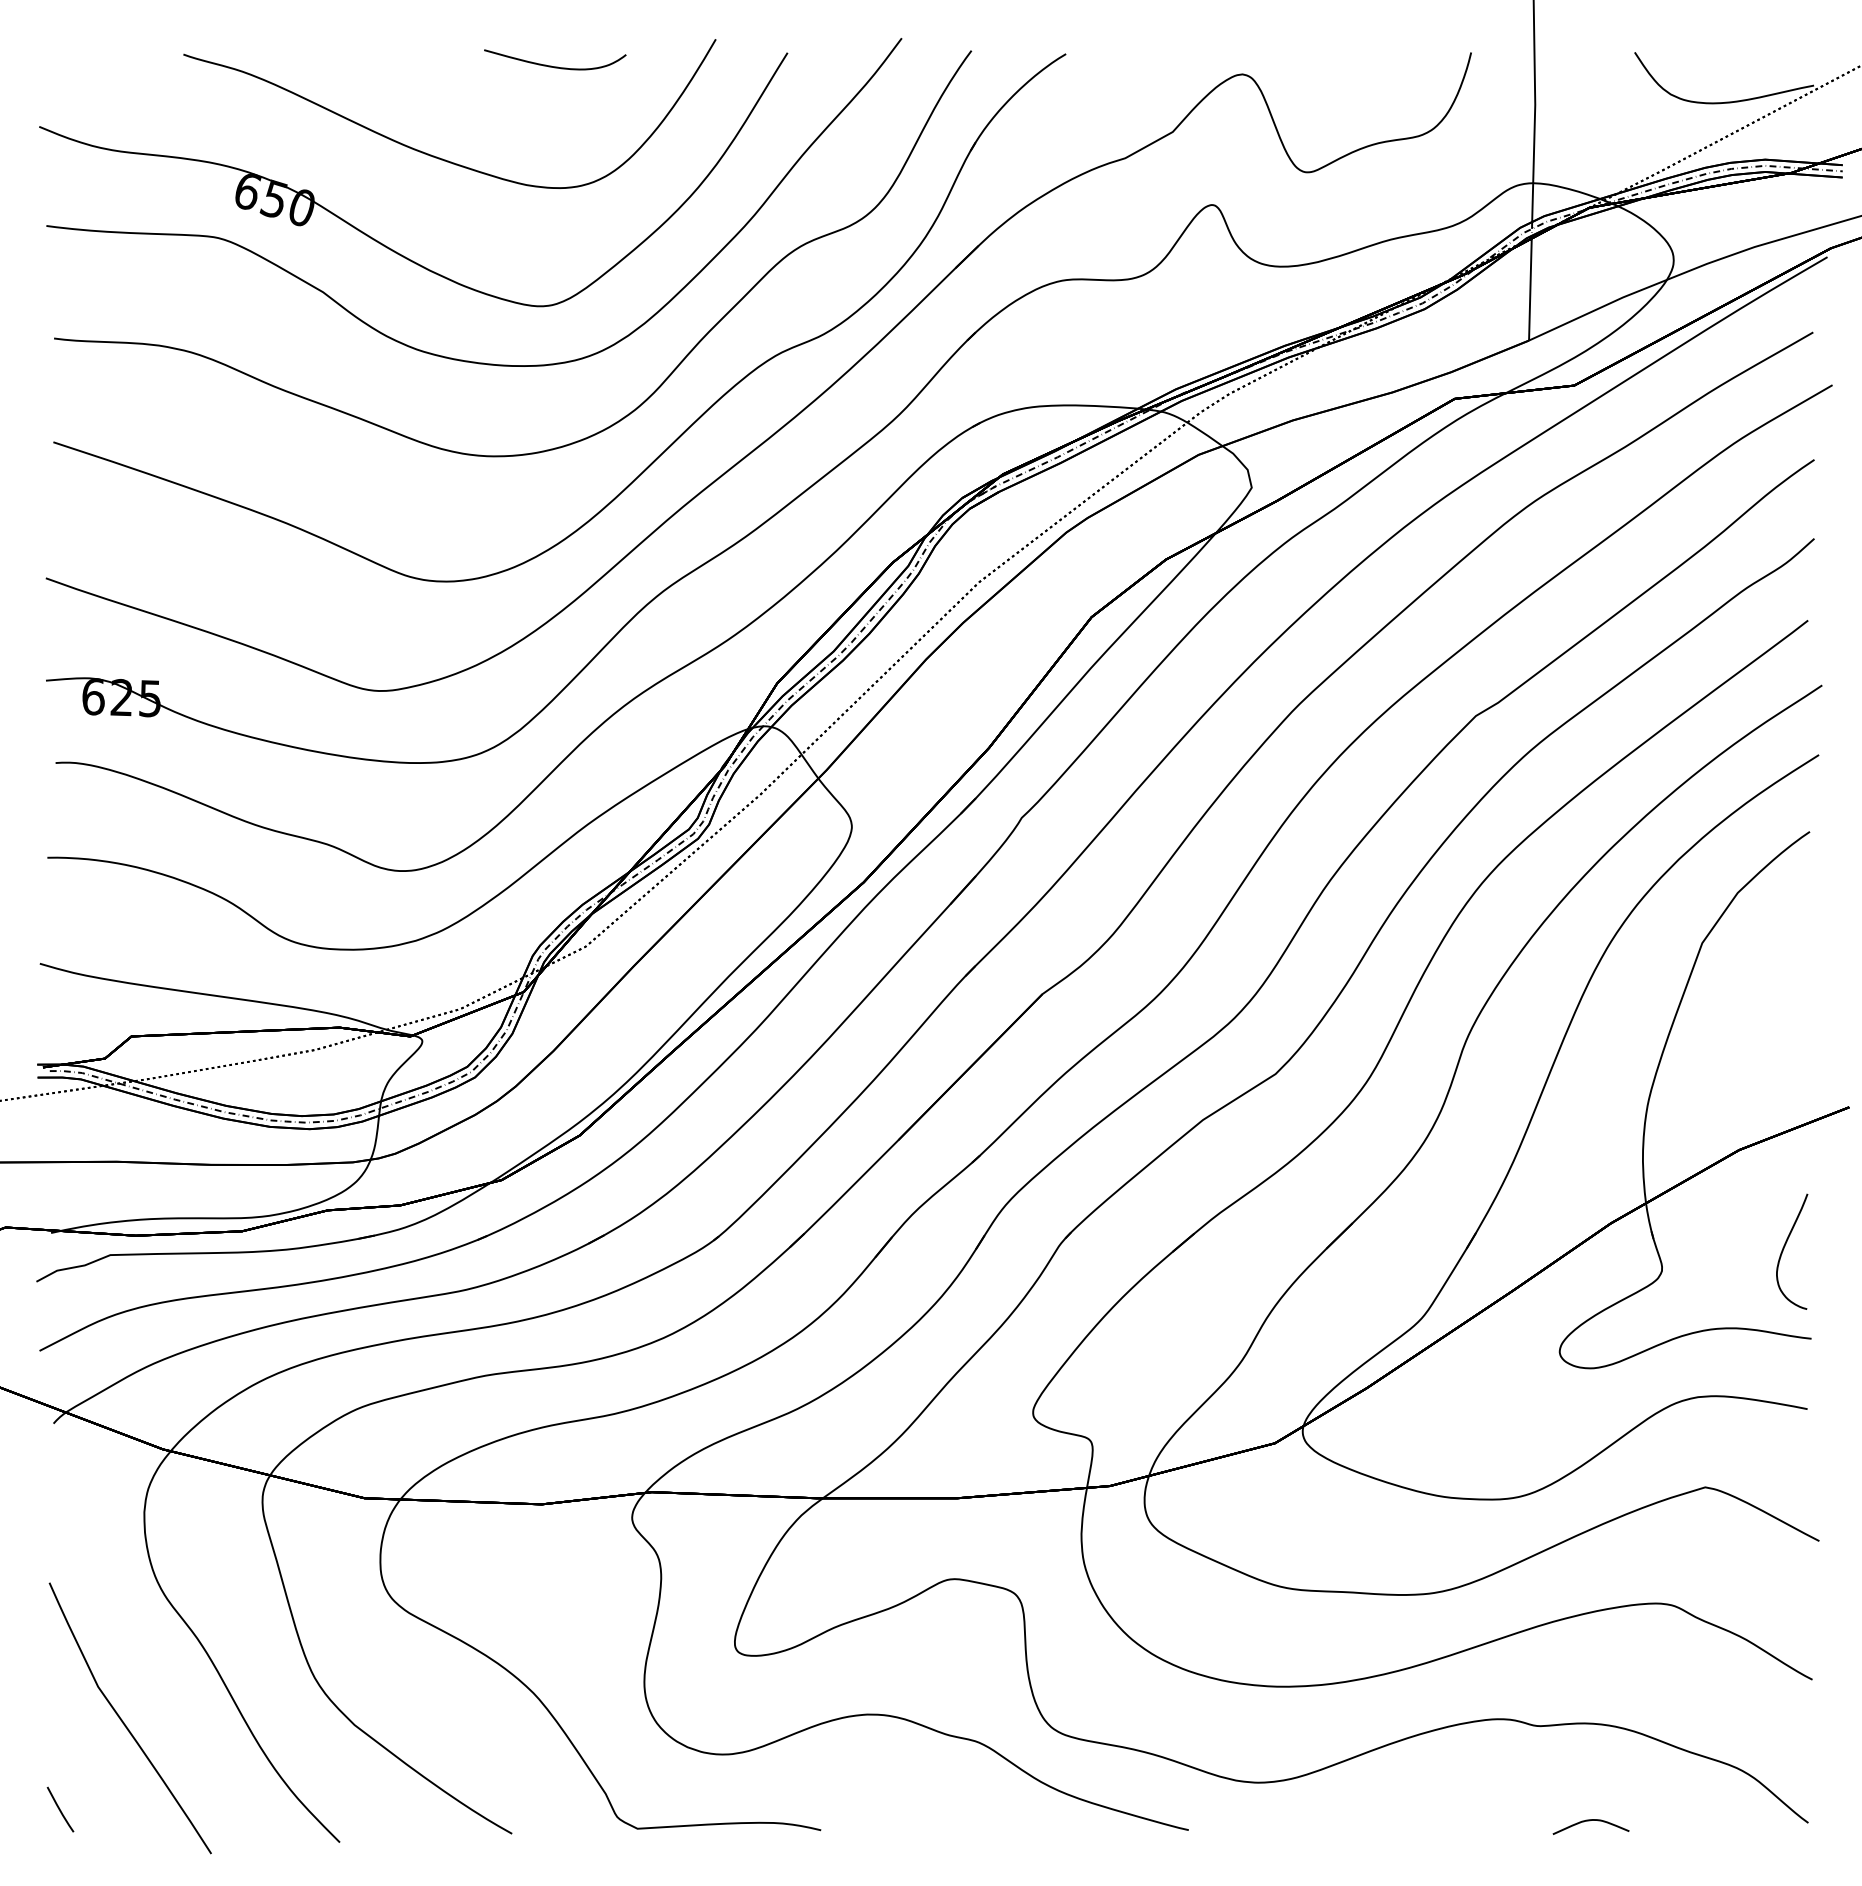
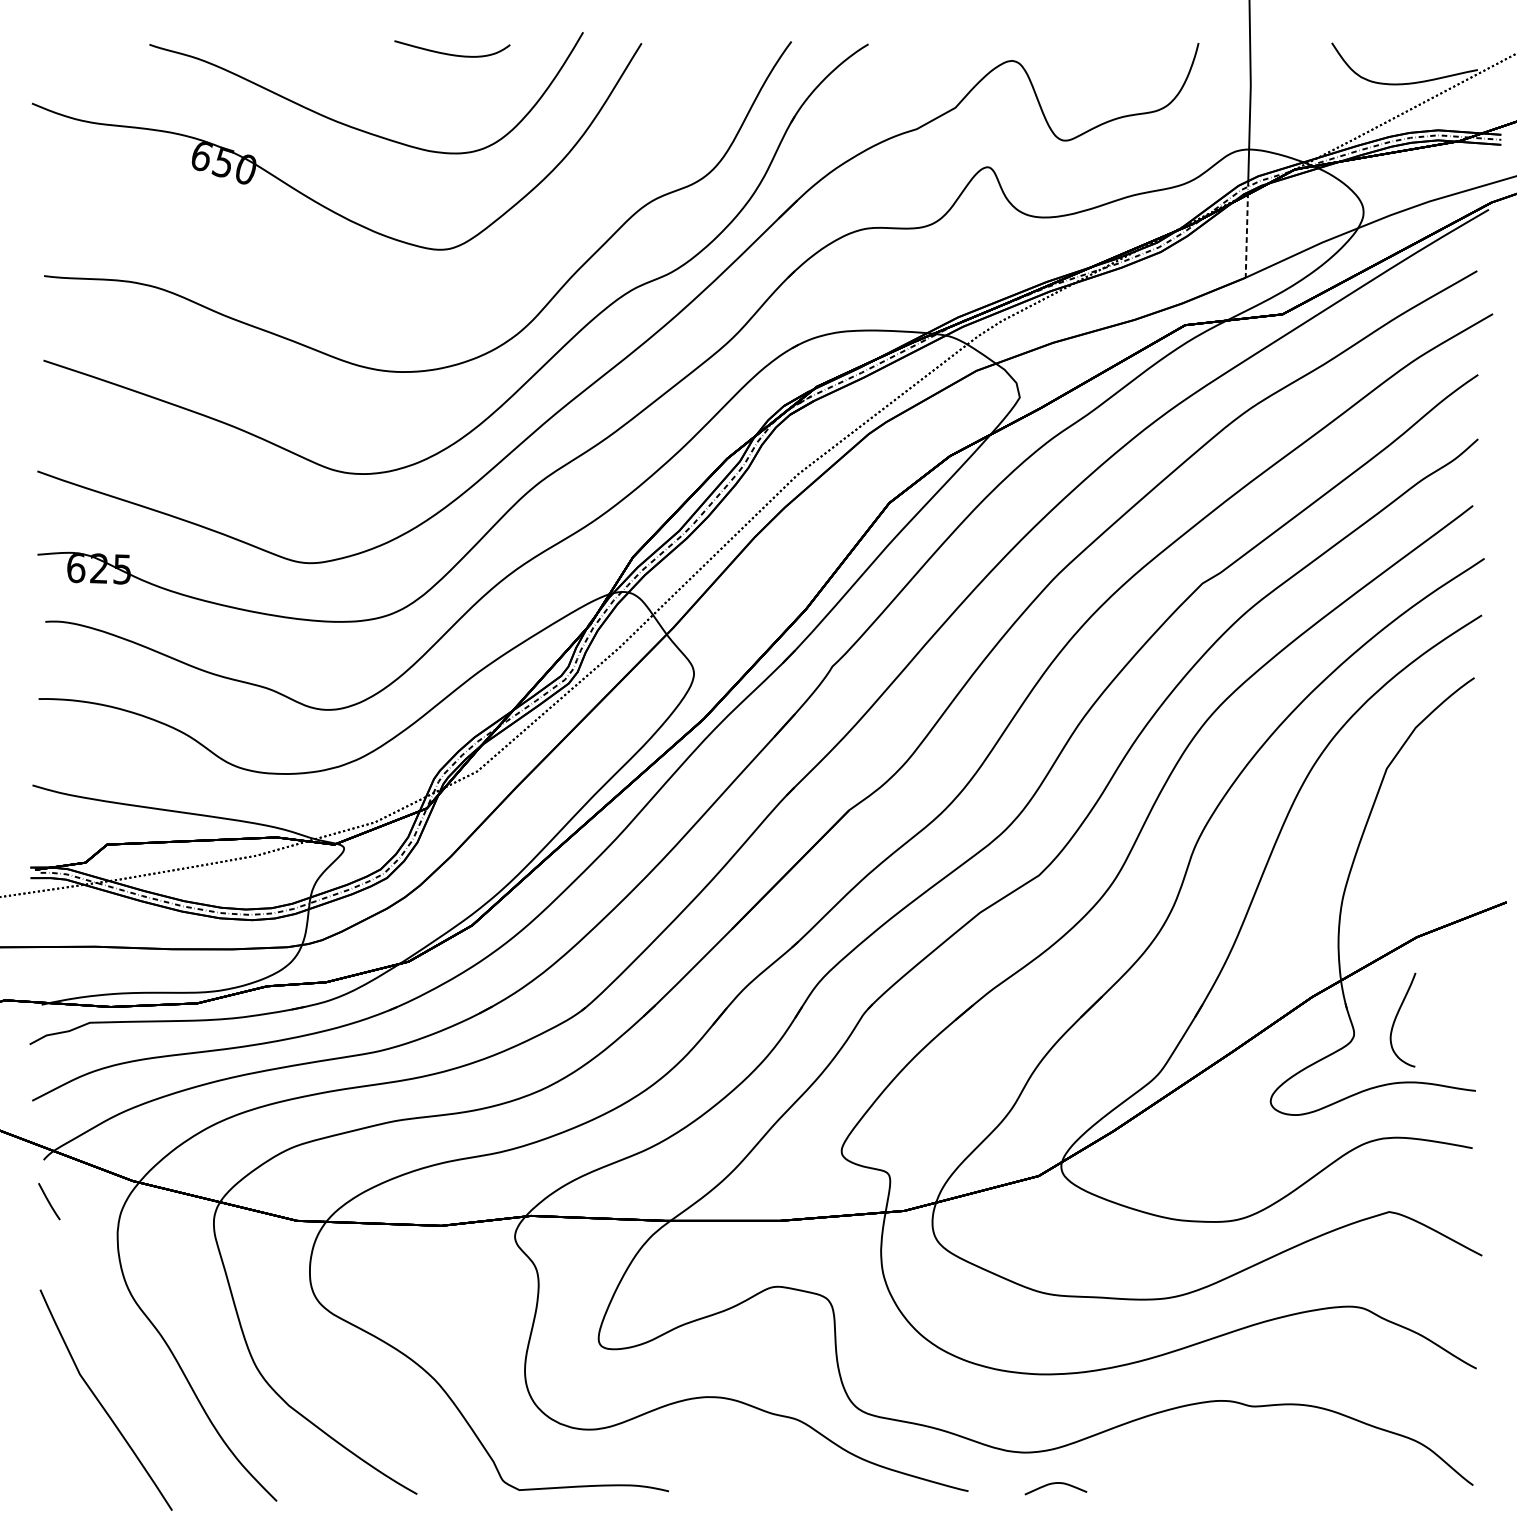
line: (1530, 287) -> (1246, 234), solid -> dashed
curve: (438, 354) -> (357, 289), removed
curve: (1784, 1248) -> (1396, 1017), moved
line: (60, 1809) -> (49, 1201), moved
curve: (1590, 1821) -> (1055, 1484), moved

